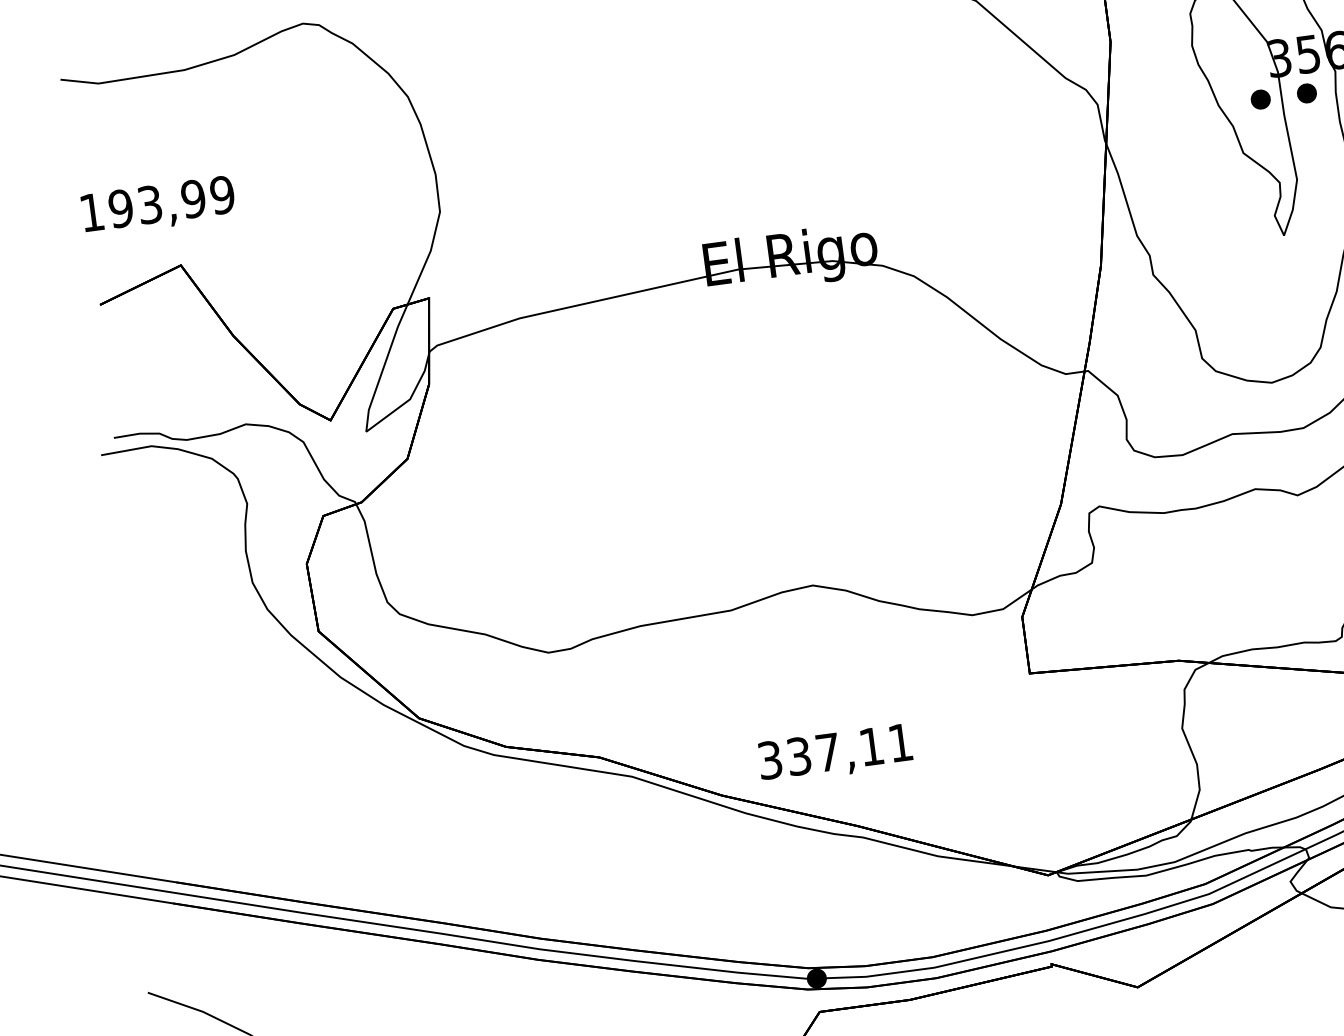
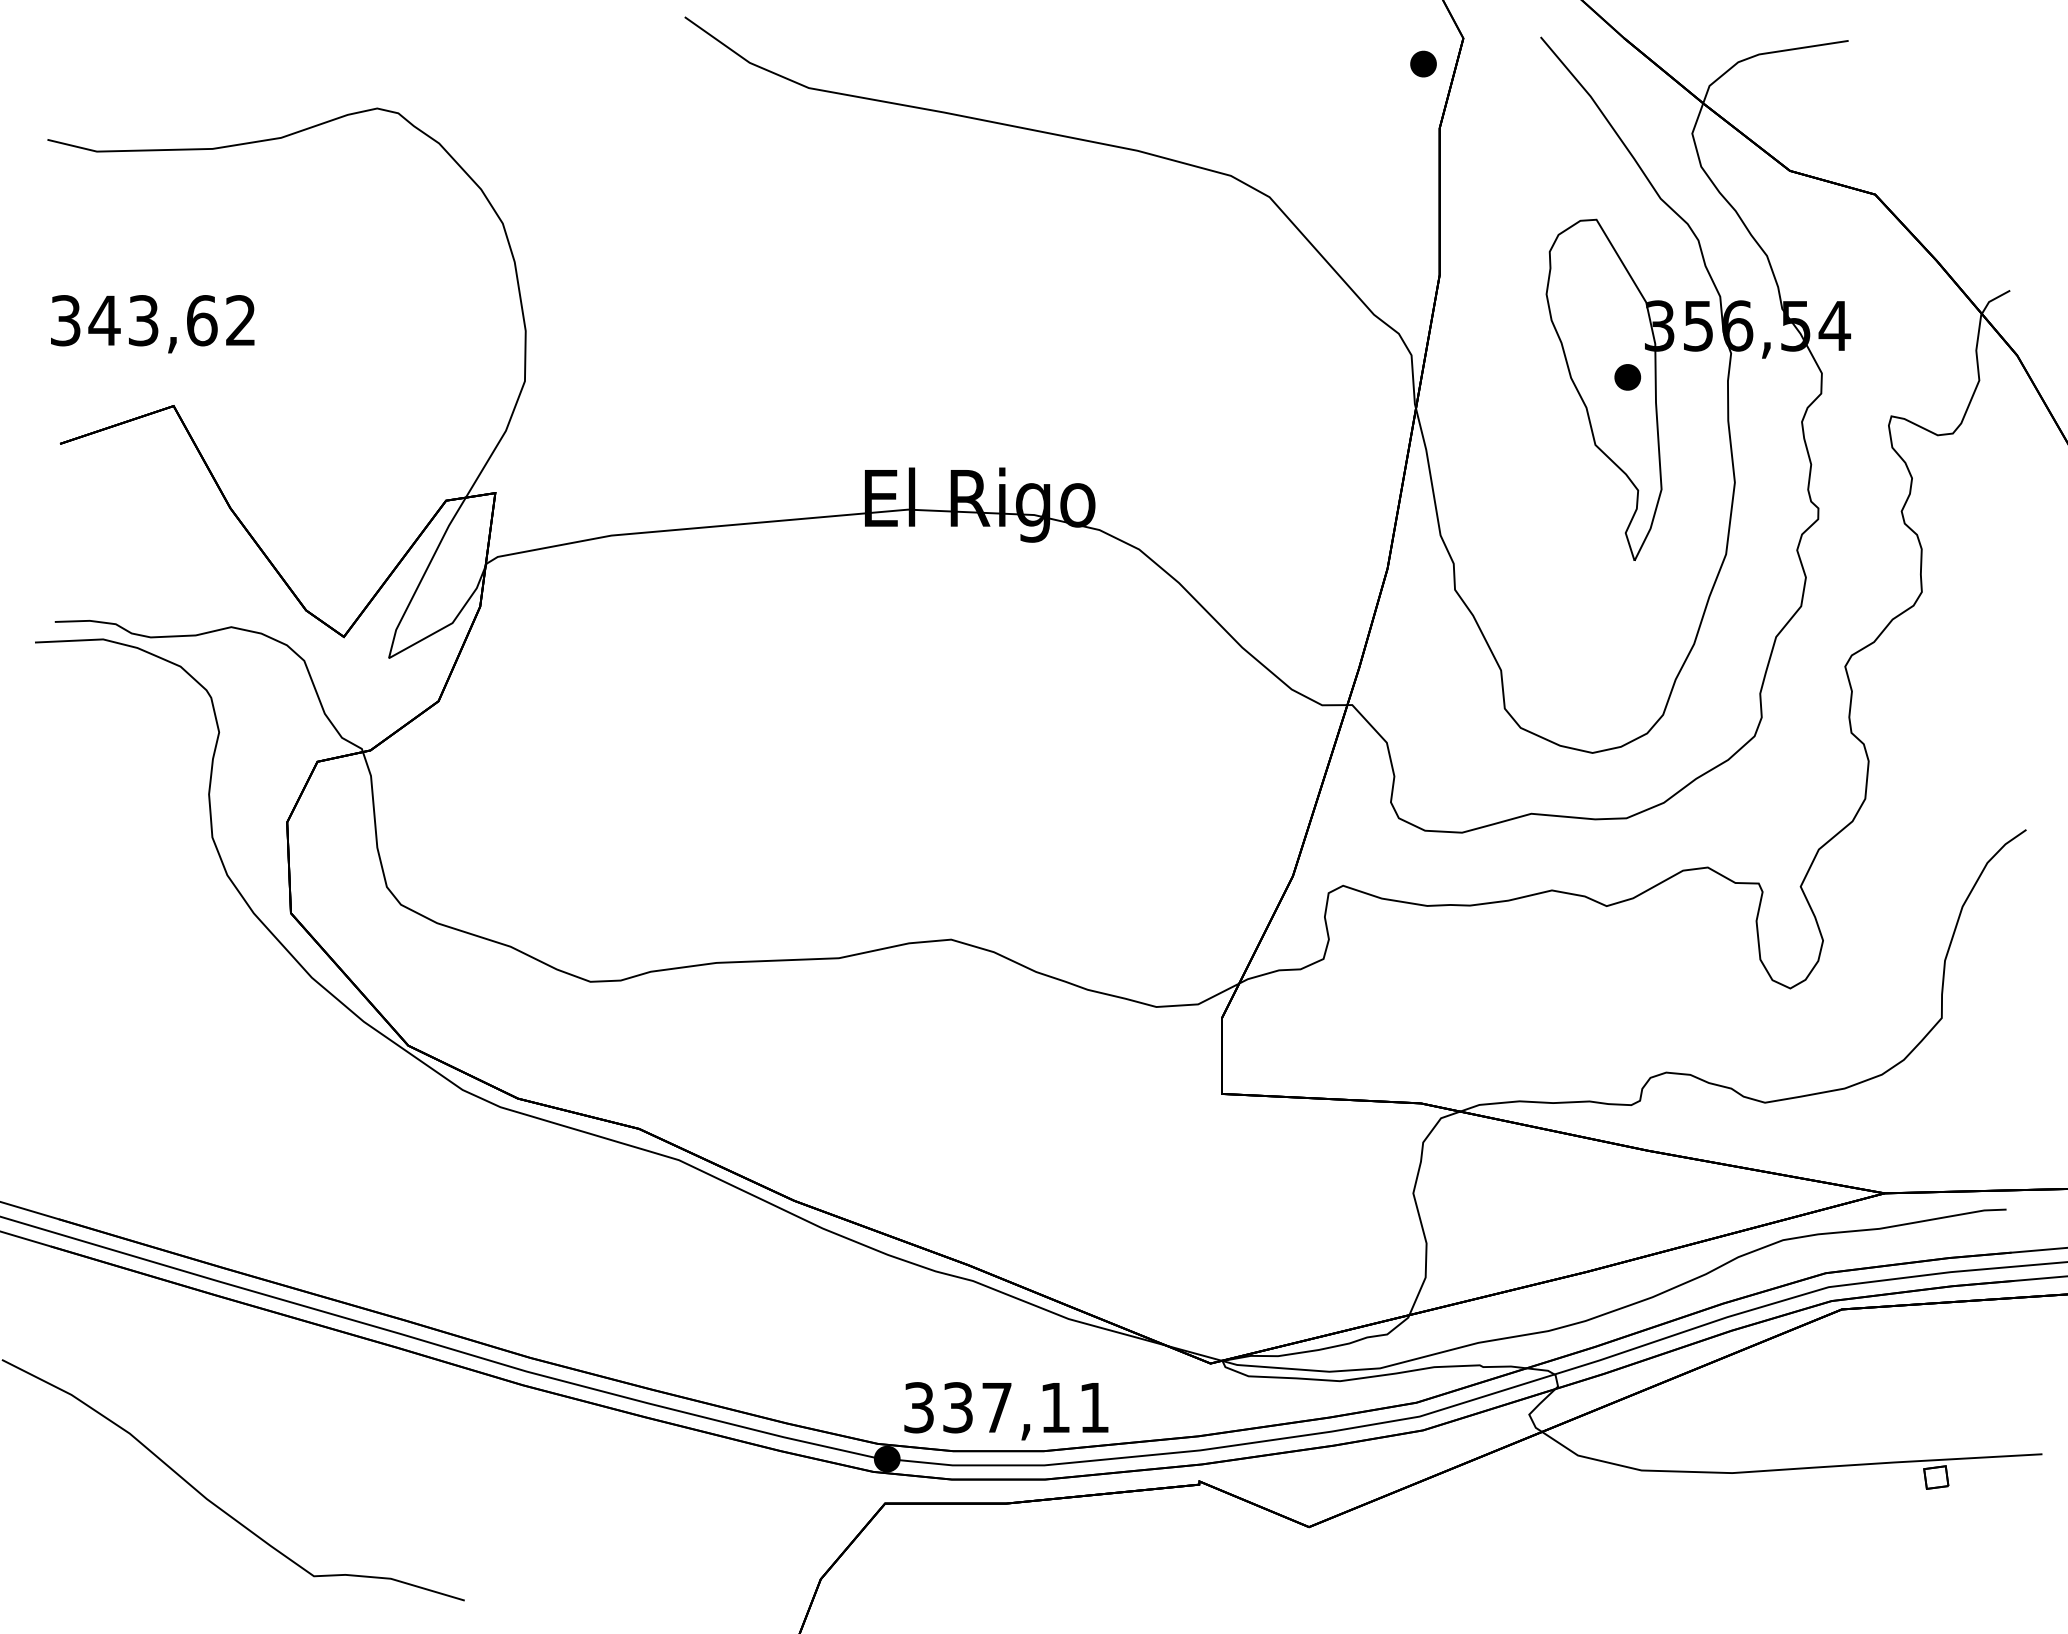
part: (1306, 93) -> (1689, 377), removed
text: (157, 203) -> (153, 320), 193,99 -> 343,62
text: (835, 754) -> (1006, 1411), moved

